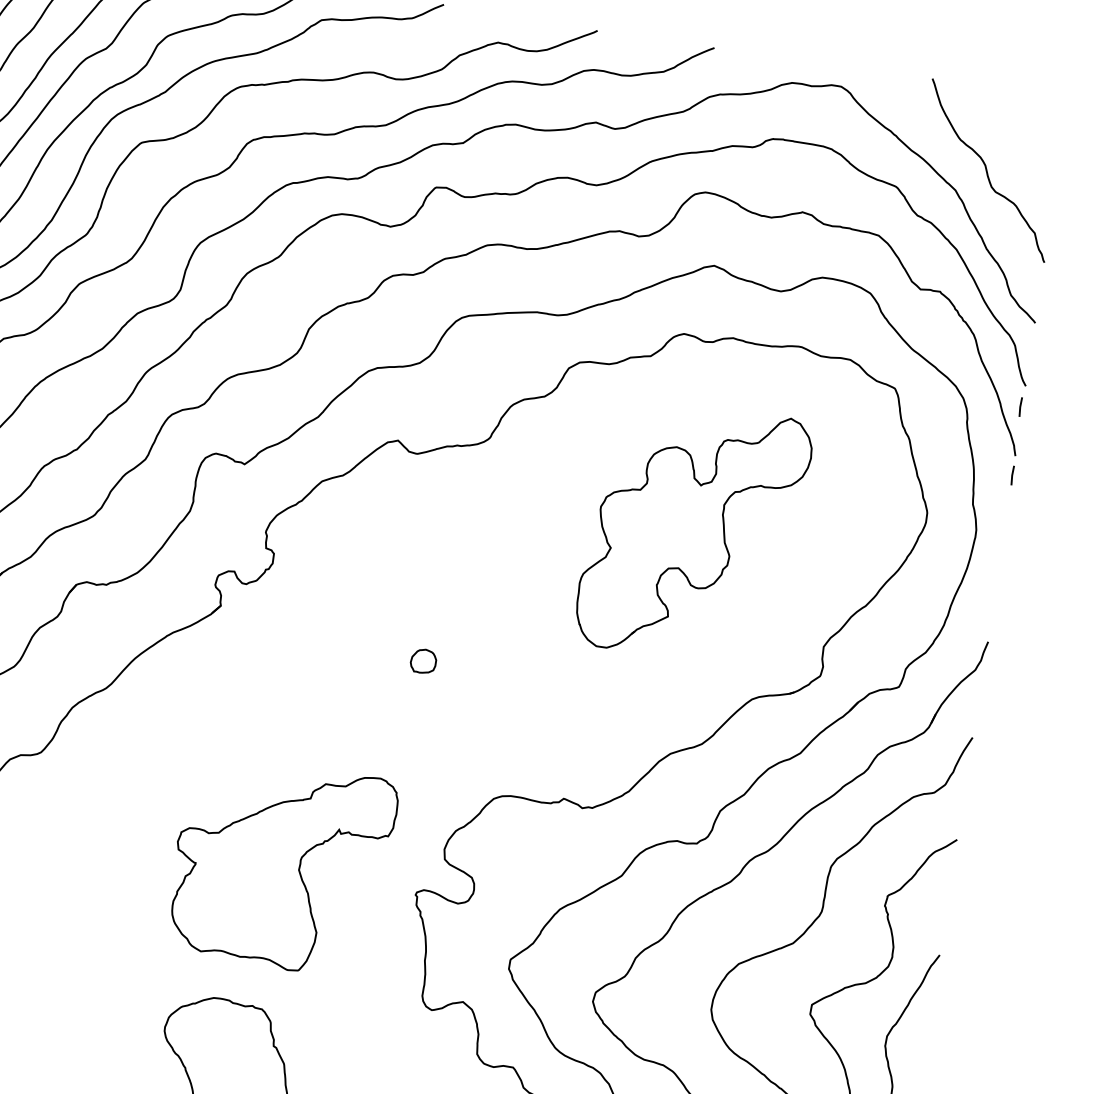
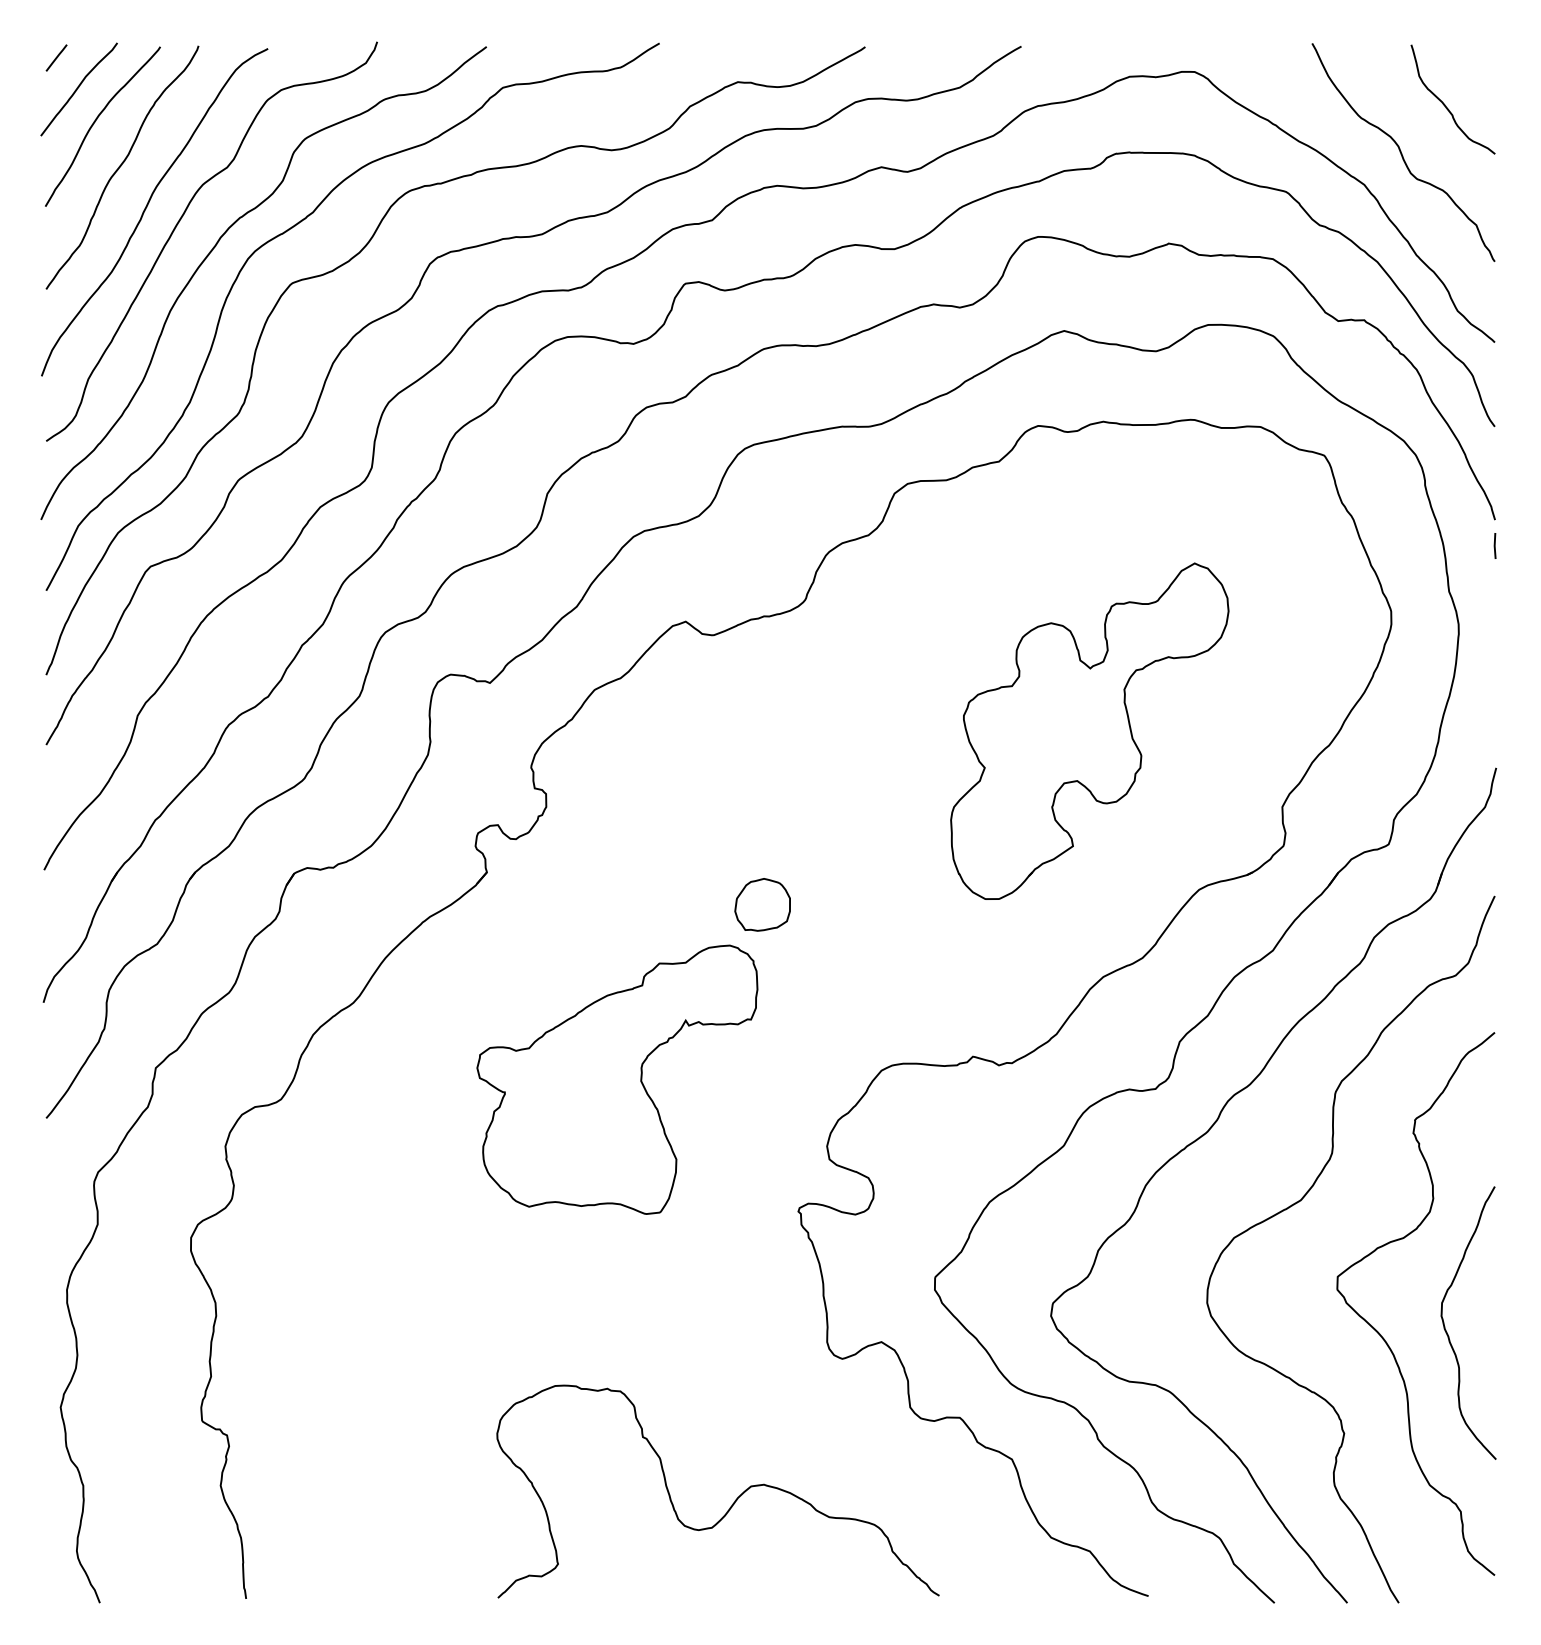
curve: (1025, 139) -> (1445, 104), added
line: (1020, 406) -> (1491, 454), removed
part: (693, 531) -> (1089, 730), moved
part: (423, 660) -> (762, 904), size x1.67
part: (281, 866) -> (617, 1079), moved

